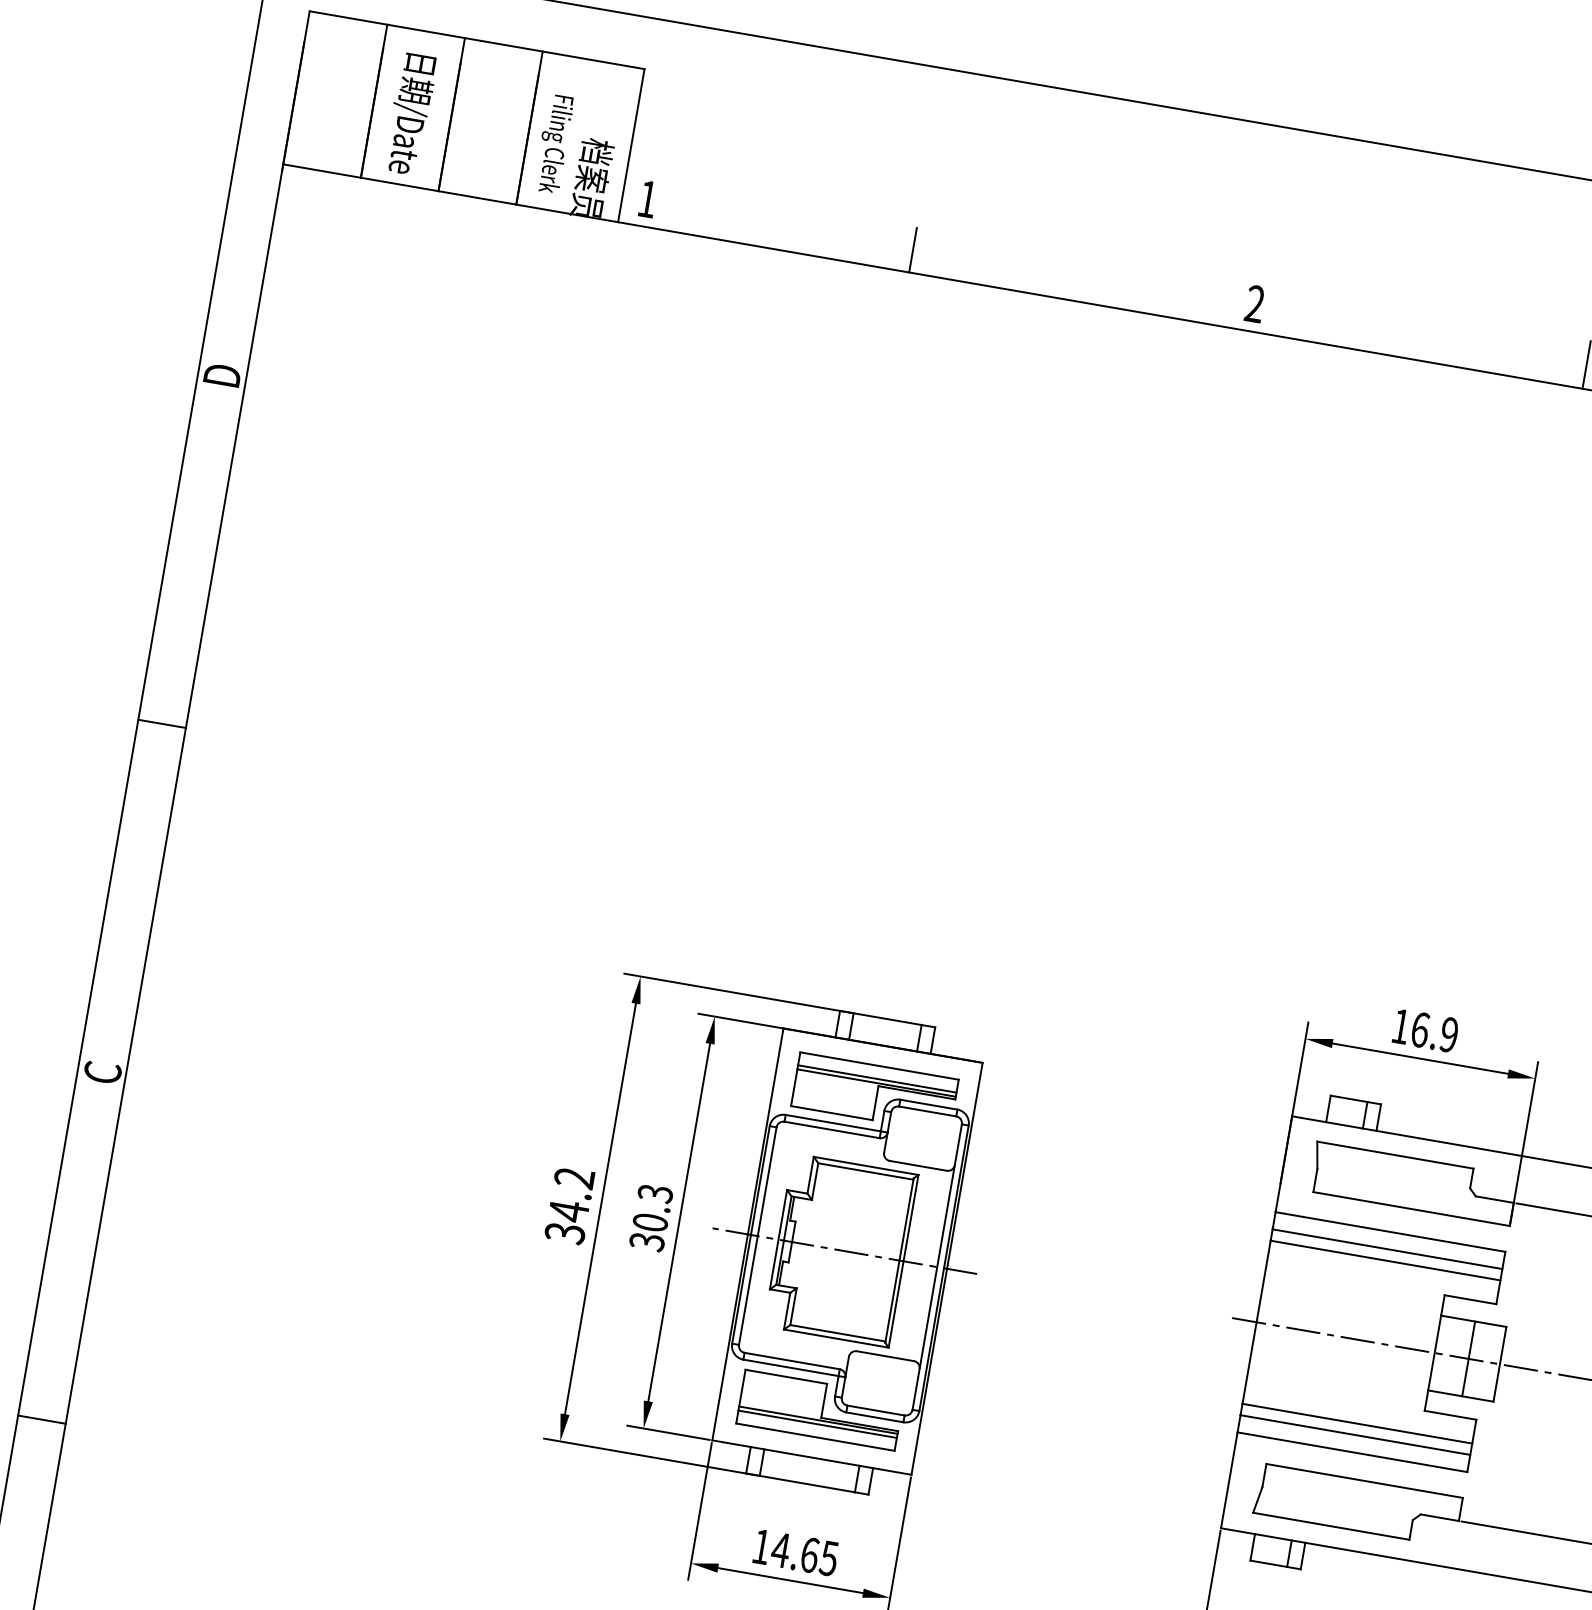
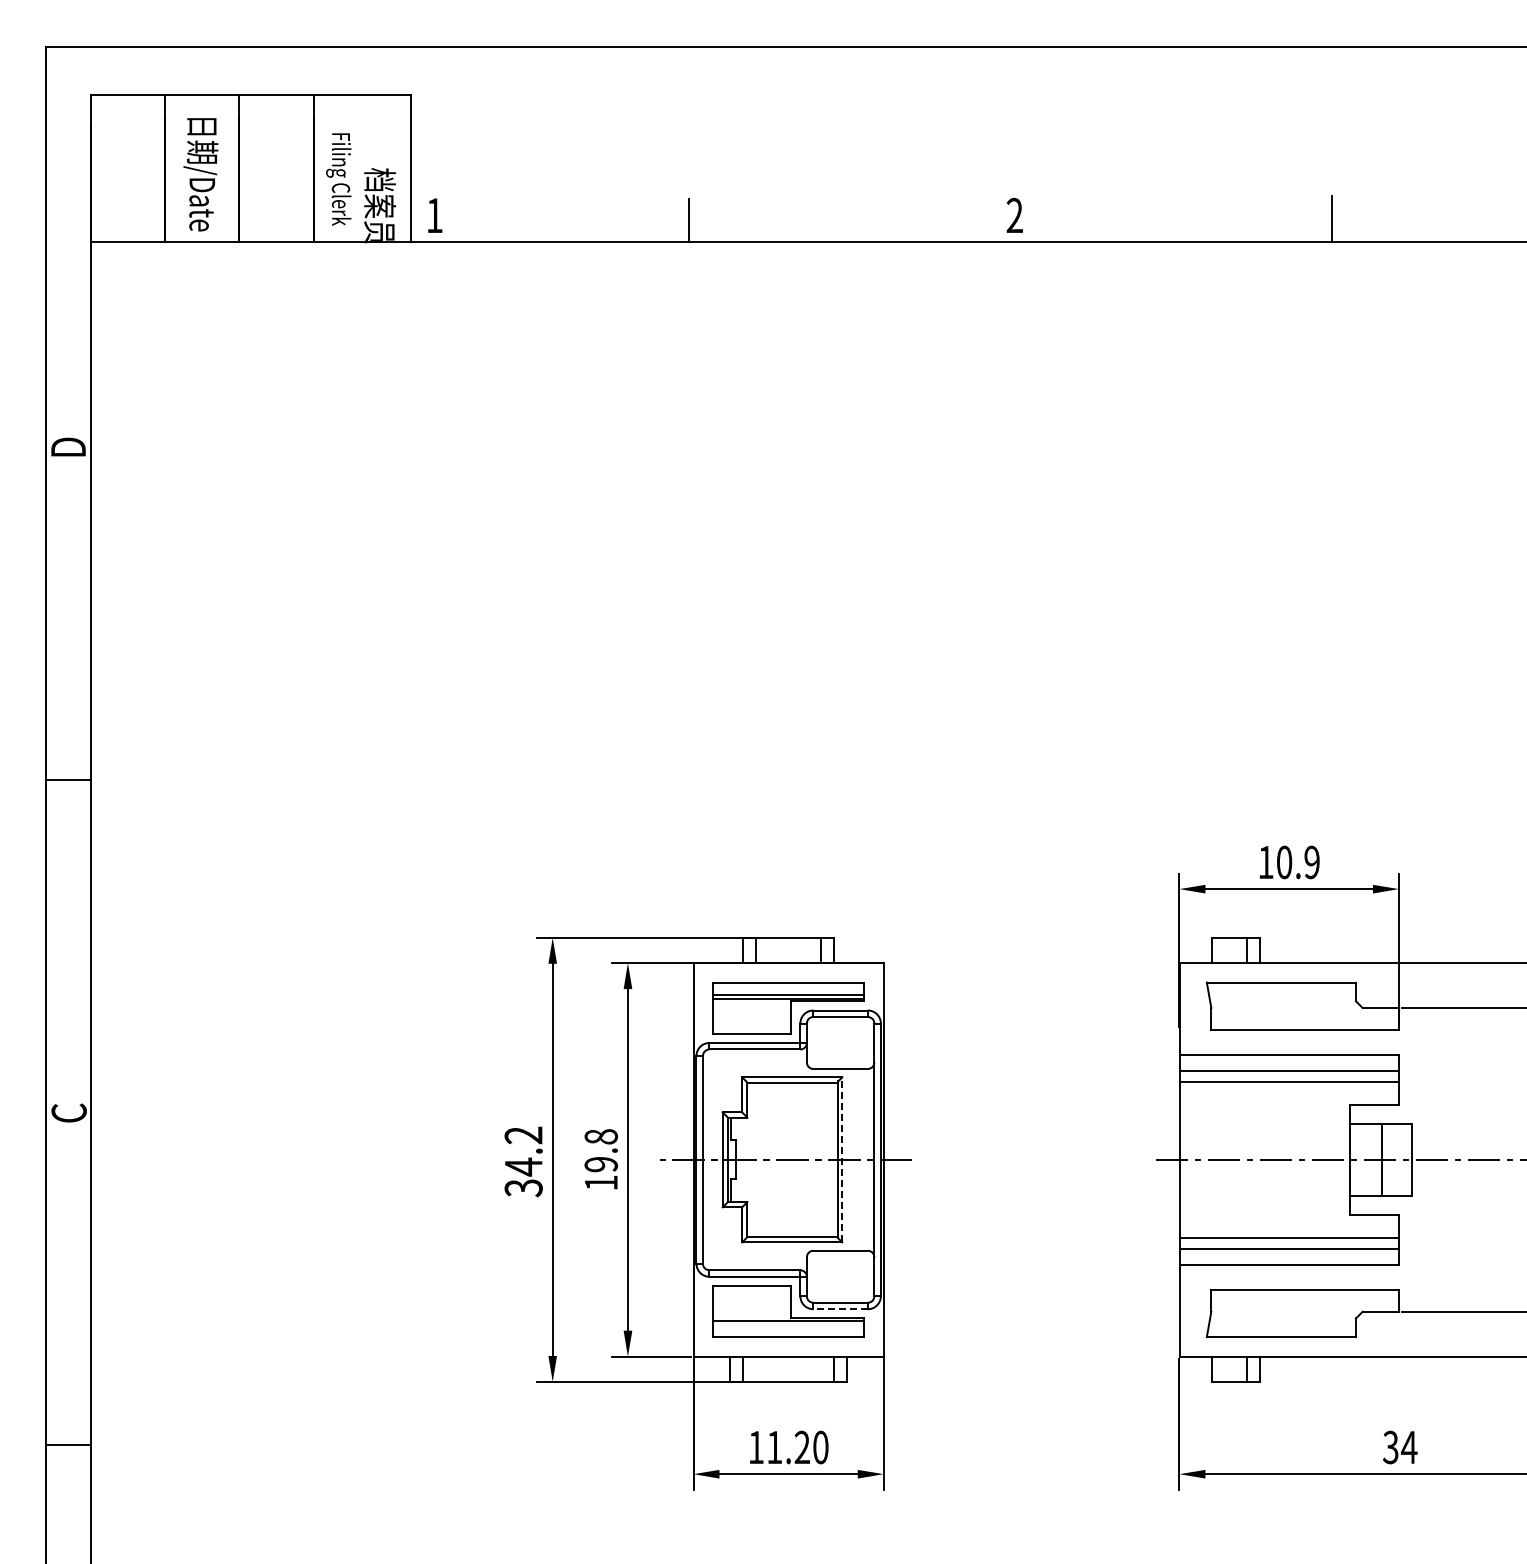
text: (1420, 1029) -> (1284, 862), 16.9 -> 10.9
text: (650, 1217) -> (600, 1159), 30.3 -> 19.8
line: (903, 1260) -> (842, 1159), solid -> dashed
line: (874, 1417) -> (840, 1309), solid -> dashed
line: (817, 1423) -> (788, 1324), removed
text: (804, 1554) -> (797, 1447), 14.65 -> 11.20

